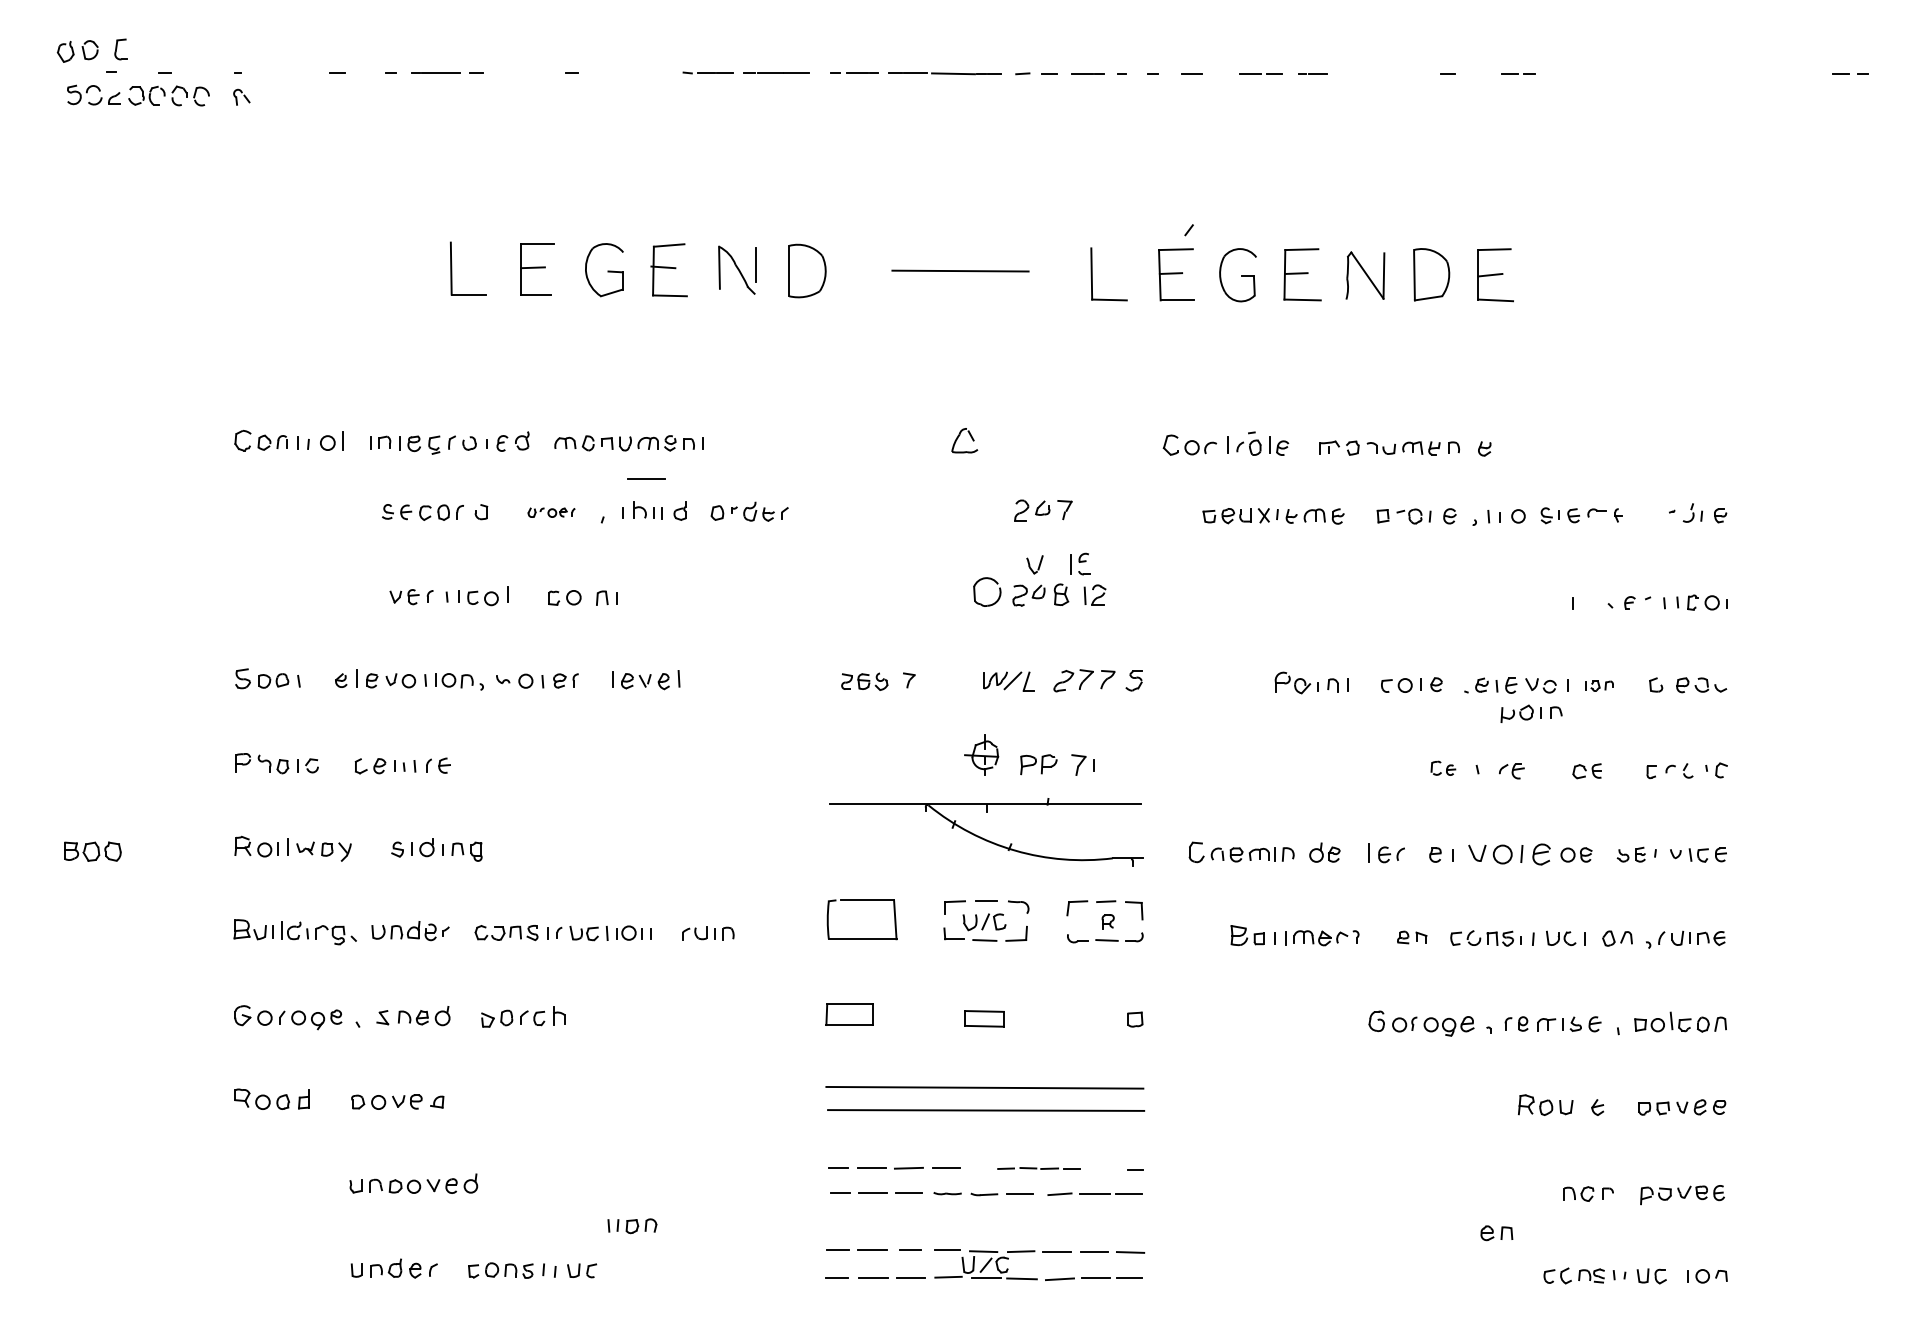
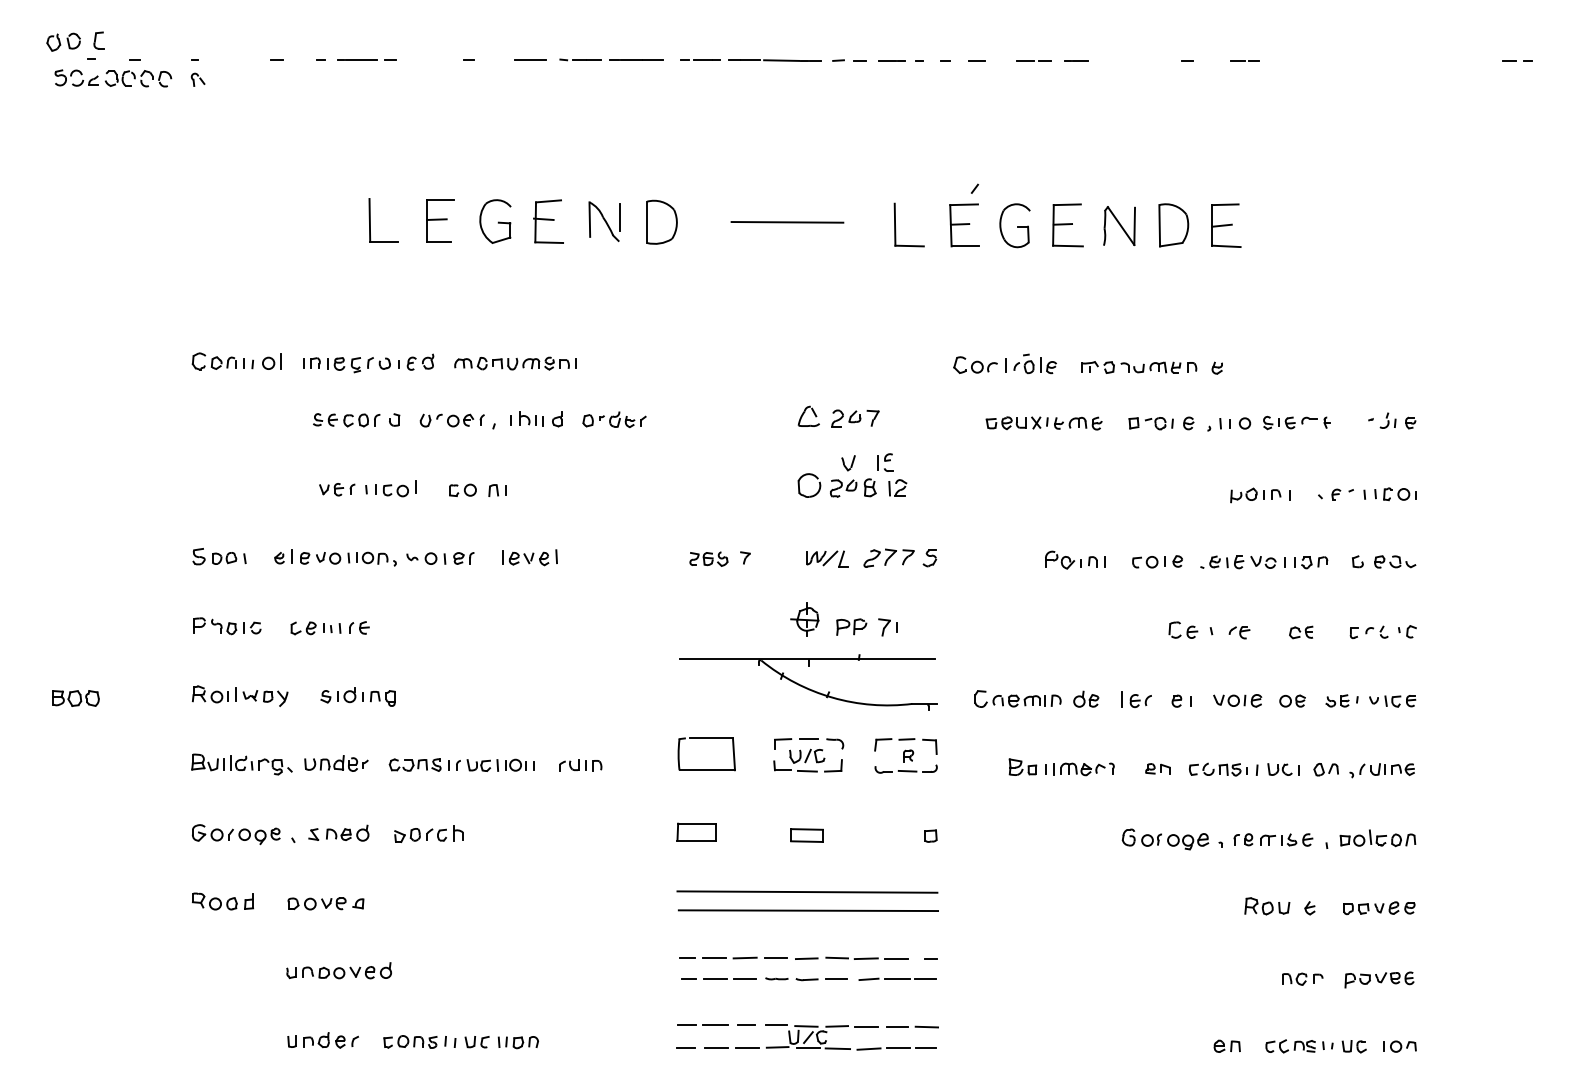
part: (964, 439) -> (808, 415), moved
line: (647, 478) -> (530, 59), moved
part: (550, 512) -> (451, 420), size x1.67
part: (1599, 685) -> (1311, 562), size x1.43
part: (1531, 713) -> (1255, 495), moved
part: (1443, 767) -> (1183, 629), size x1.43
part: (1509, 854) -> (1237, 700), size x0.71
part: (1038, 1167) -> (851, 957), size x1.67
part: (631, 1226) -> (517, 1042), moved
part: (1495, 1232) -> (1226, 1045), moved

